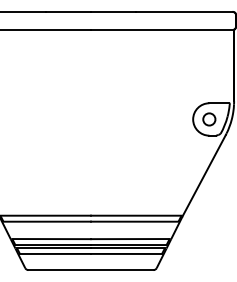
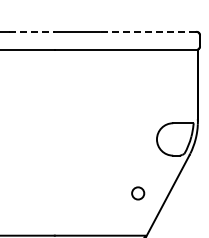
line: (68, 11) -> (32, 31), solid -> dashed
line: (183, 11) -> (147, 31), solid -> dashed
circle: (209, 119) -> (138, 193), moved

